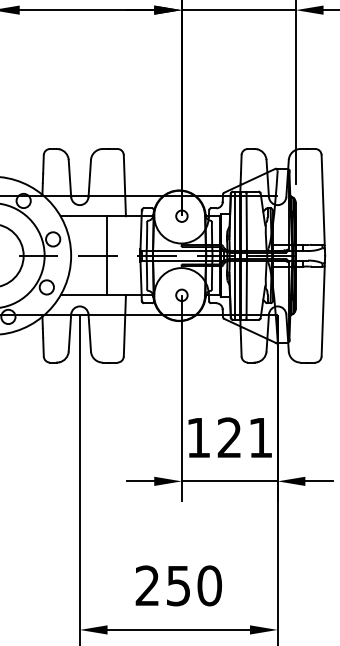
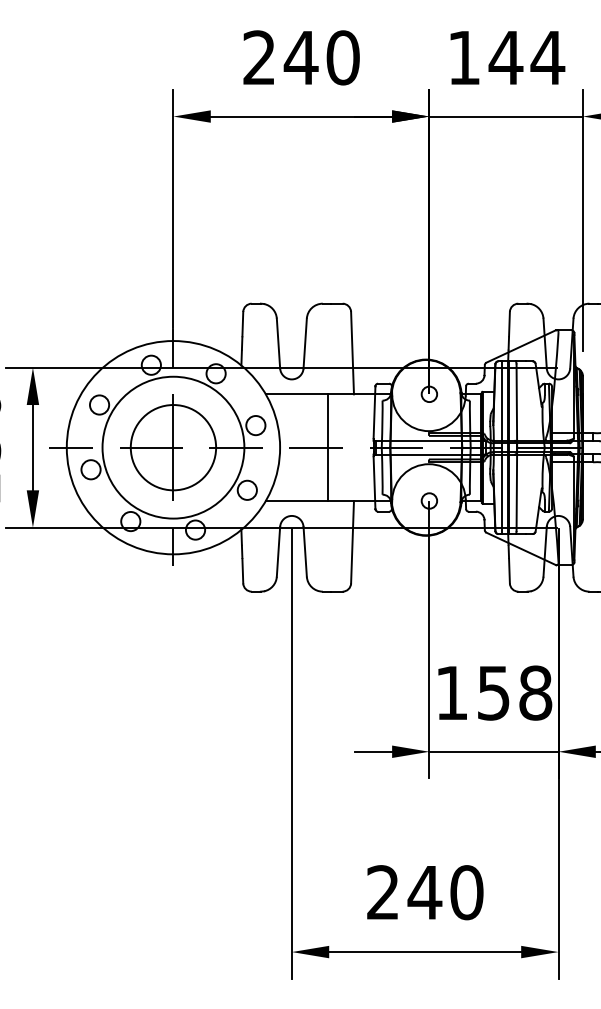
text: (245, 437) -> (514, 692), 121 -> 158
text: (178, 586) -> (424, 893), 250 -> 240

